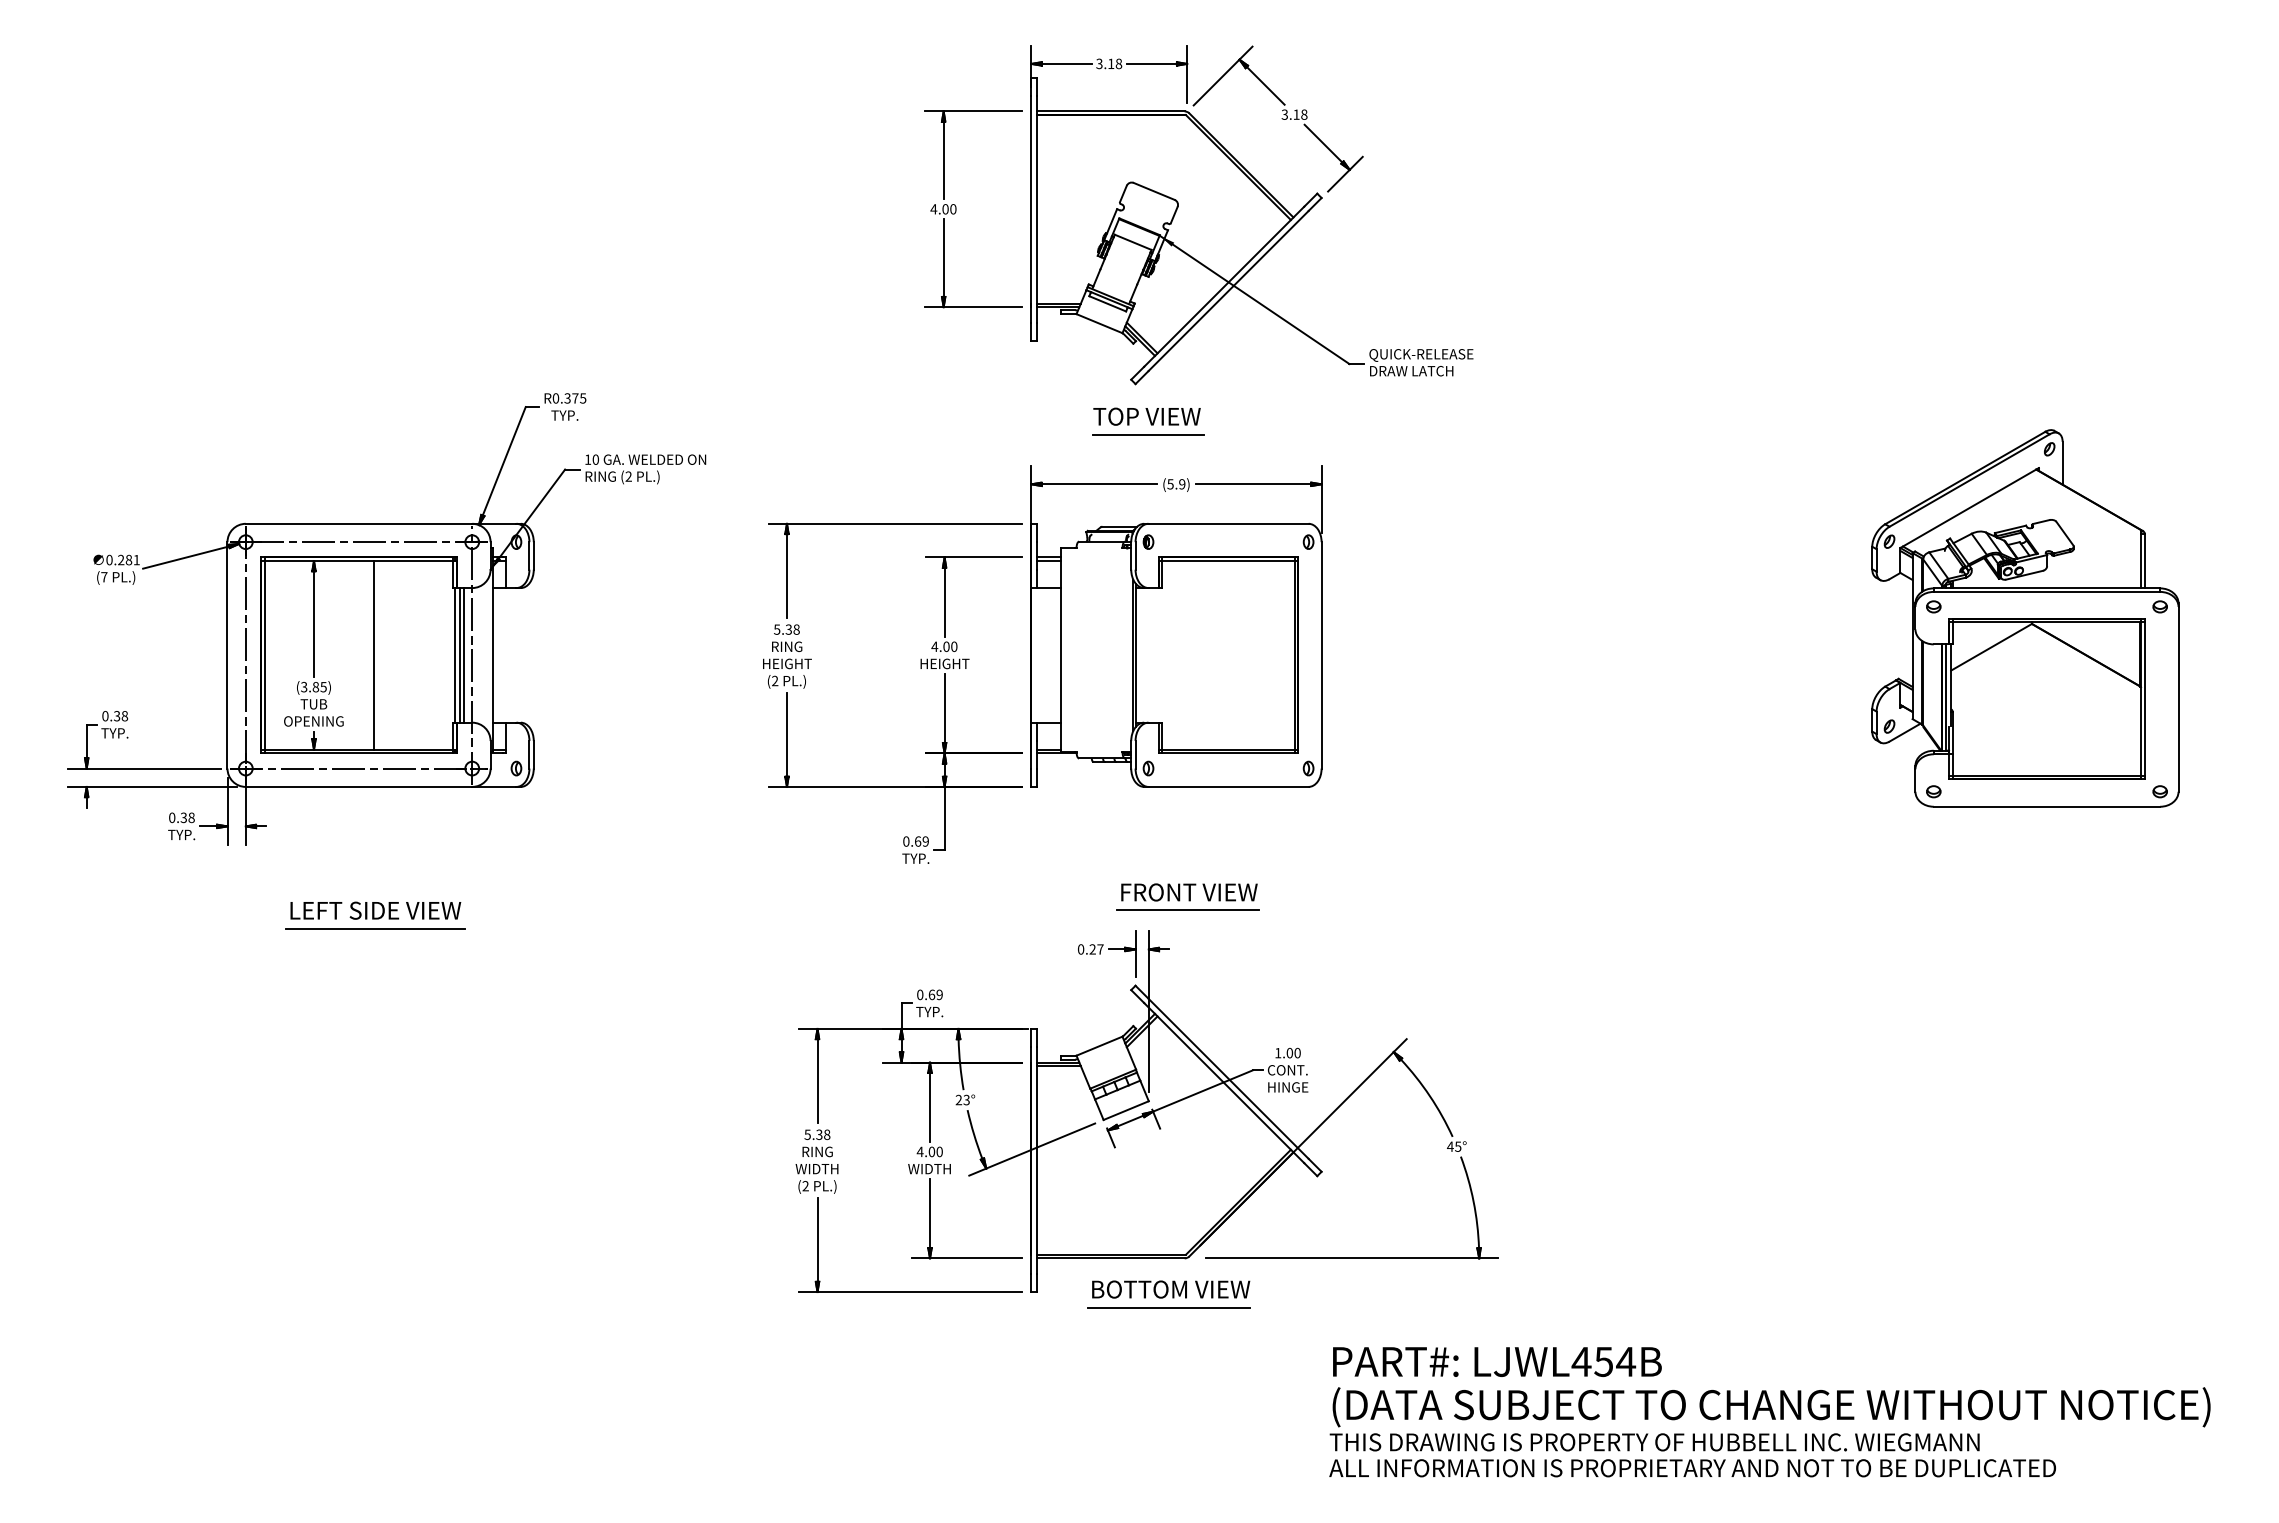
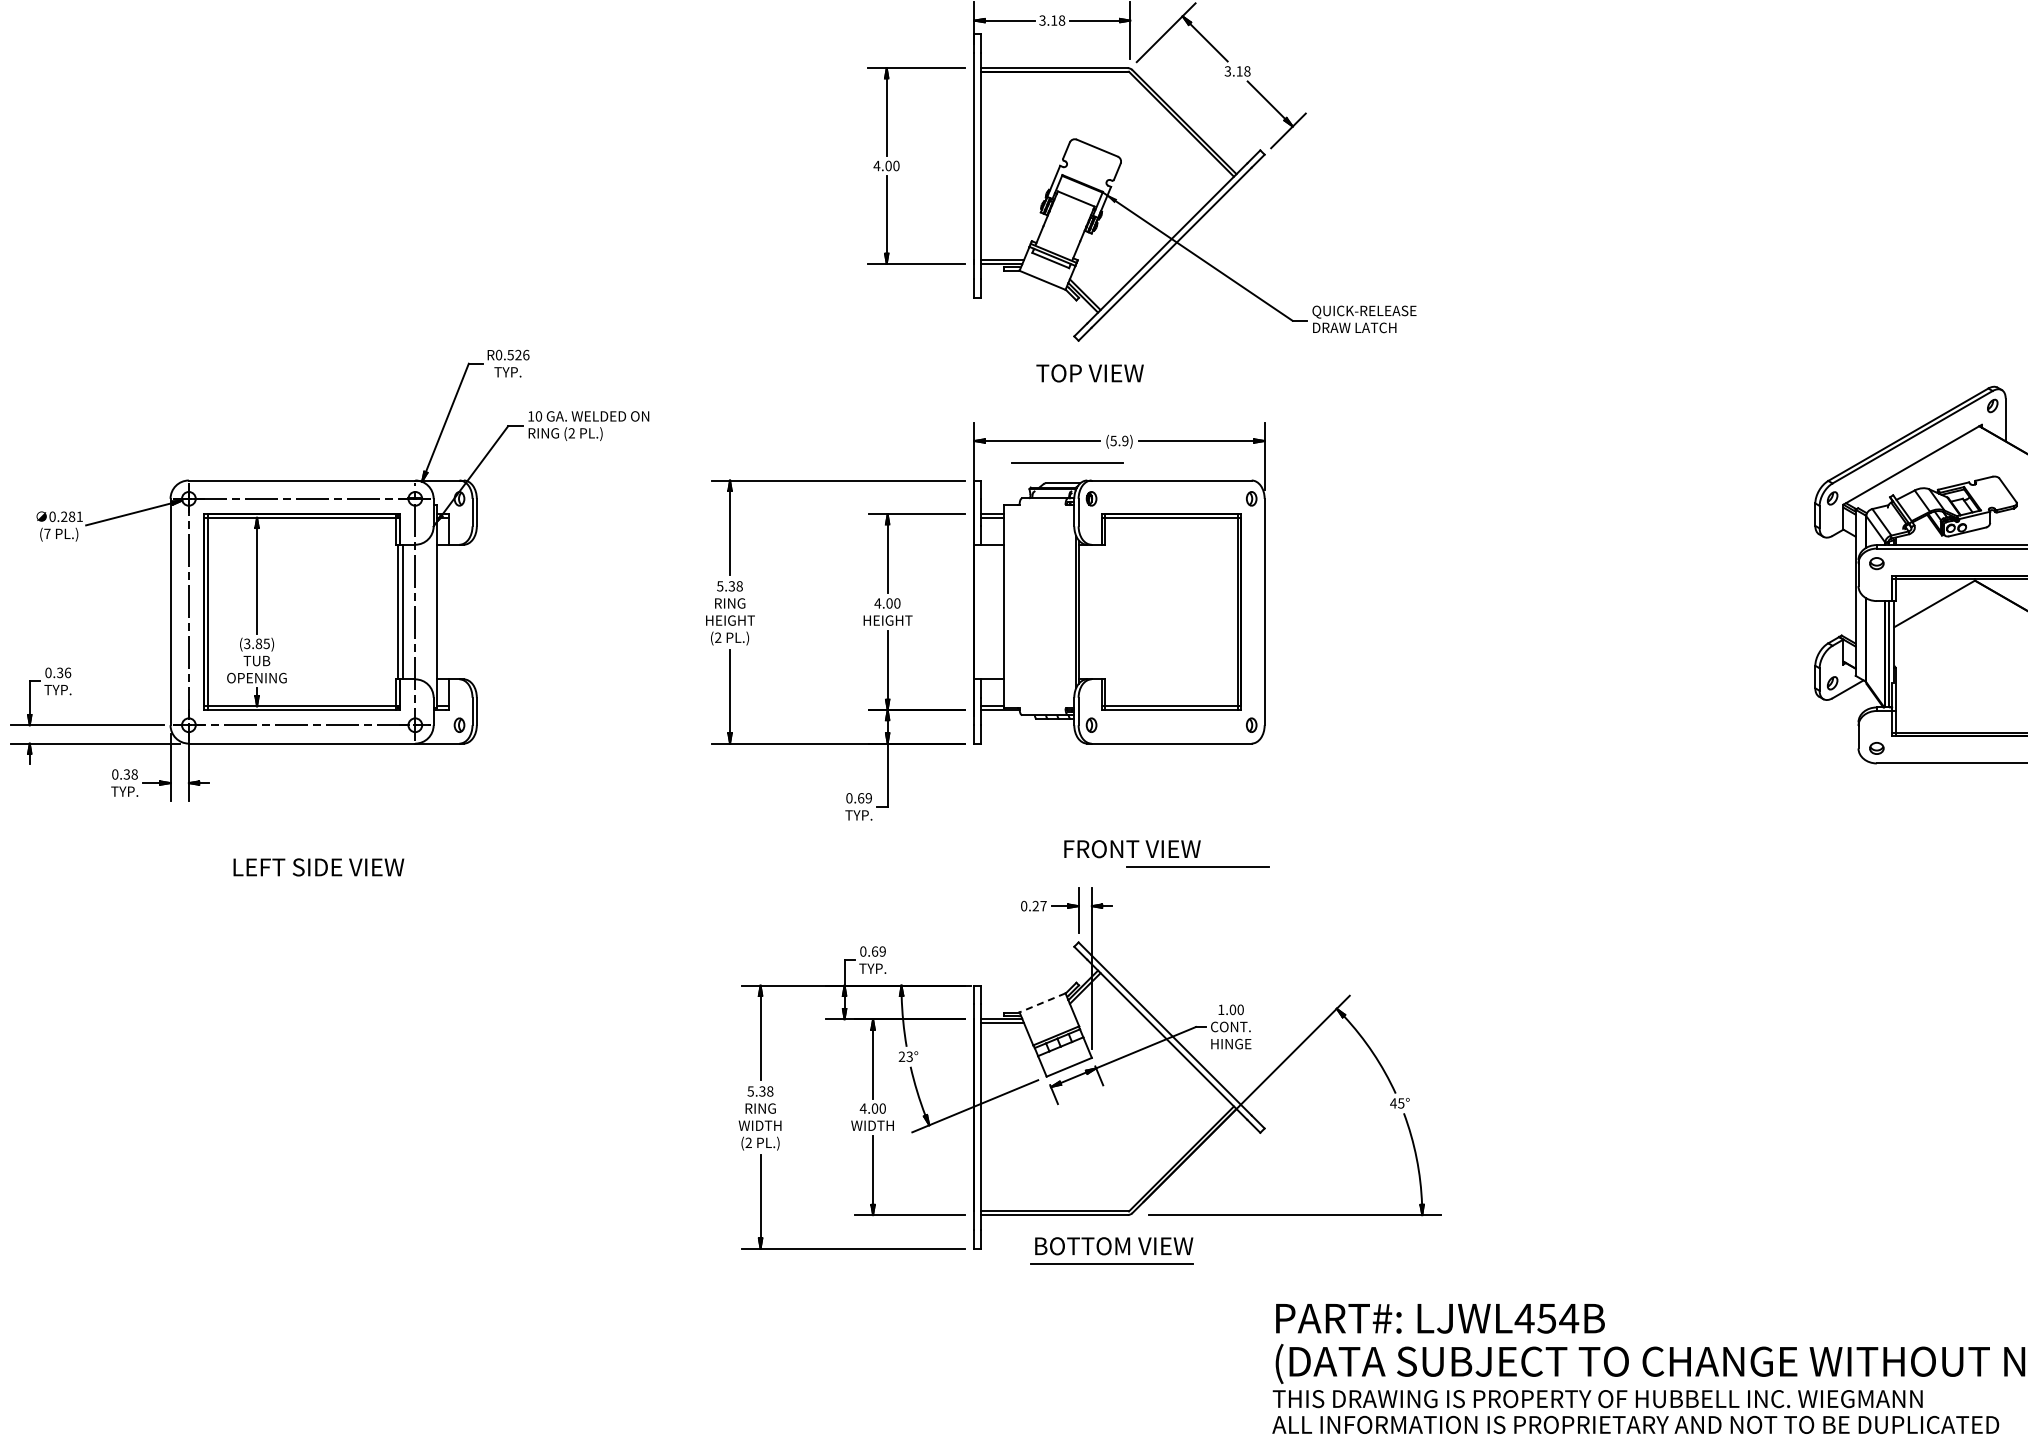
text: (575, 398) -> (518, 355), R0.375 -> R0.526
line: (1148, 434) -> (1067, 463), moved
line: (374, 655) -> (317, 612), removed
line: (463, 655) -> (406, 612), removed
text: (124, 716) -> (67, 673), 0.38 -> 0.36
line: (1187, 909) -> (1197, 866), moved
line: (375, 928) -> (318, 885), removed
line: (1099, 1046) -> (1042, 1003), solid -> dashed

